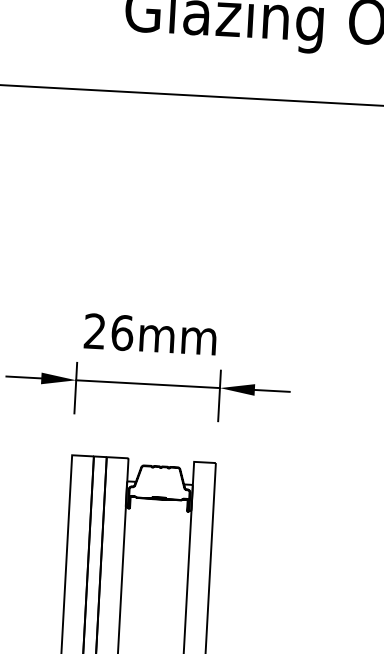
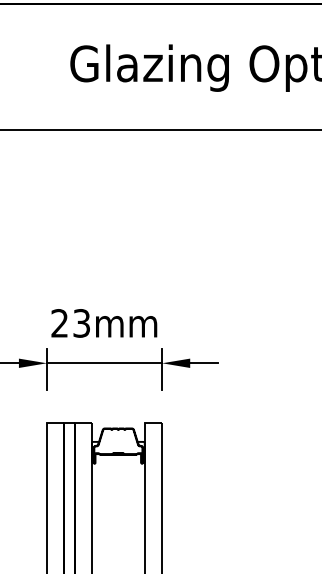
text: (122, 333) -> (81, 323), 26mm -> 23mm

